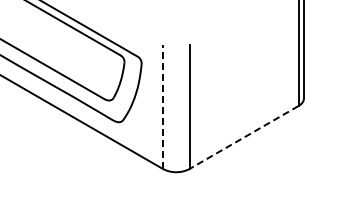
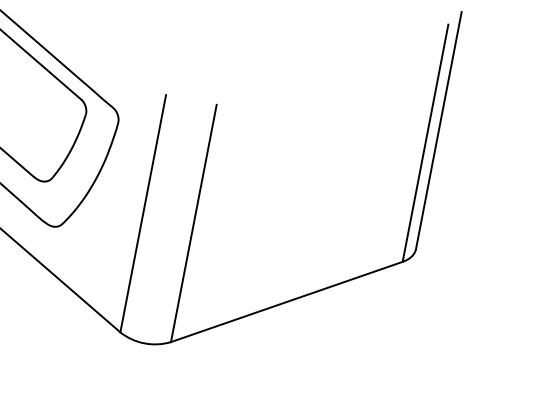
line: (163, 106) -> (144, 212), dashed -> solid
line: (244, 137) -> (287, 302), dashed -> solid

